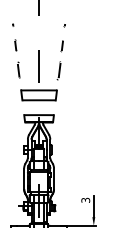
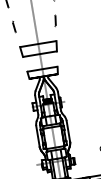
part: (18, 70) -> (14, 27), size x0.71
part: (58, 70) -> (54, 20), size x0.62

